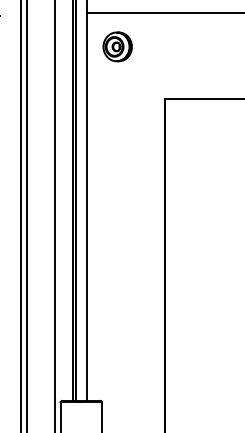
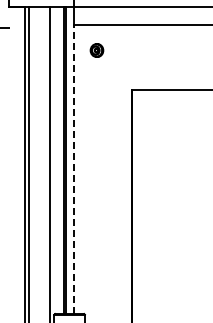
part: (117, 46) -> (96, 50), size x0.6
line: (86, 206) -> (73, 169), solid -> dashed

